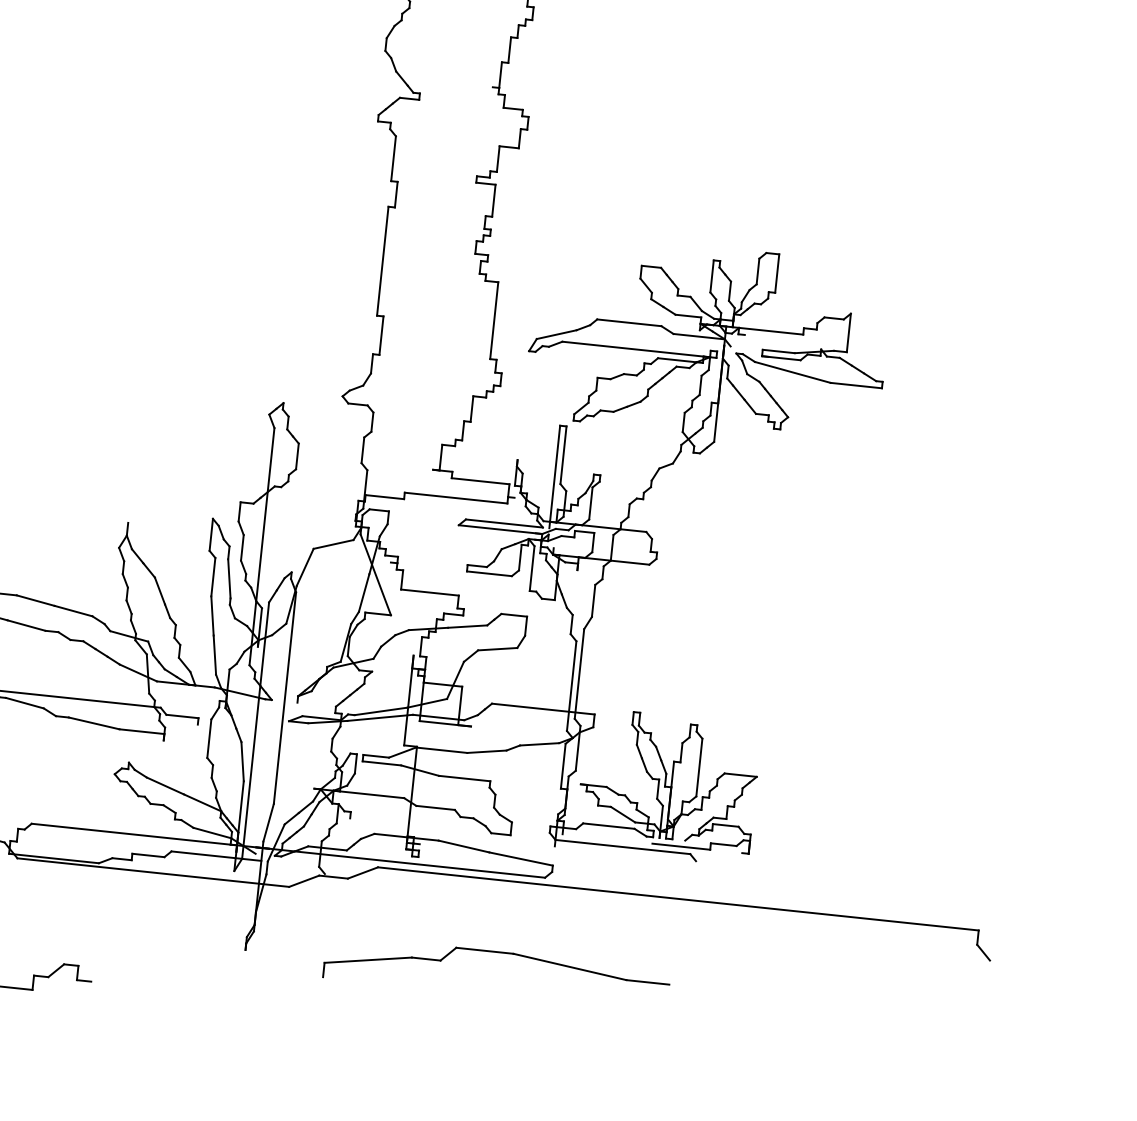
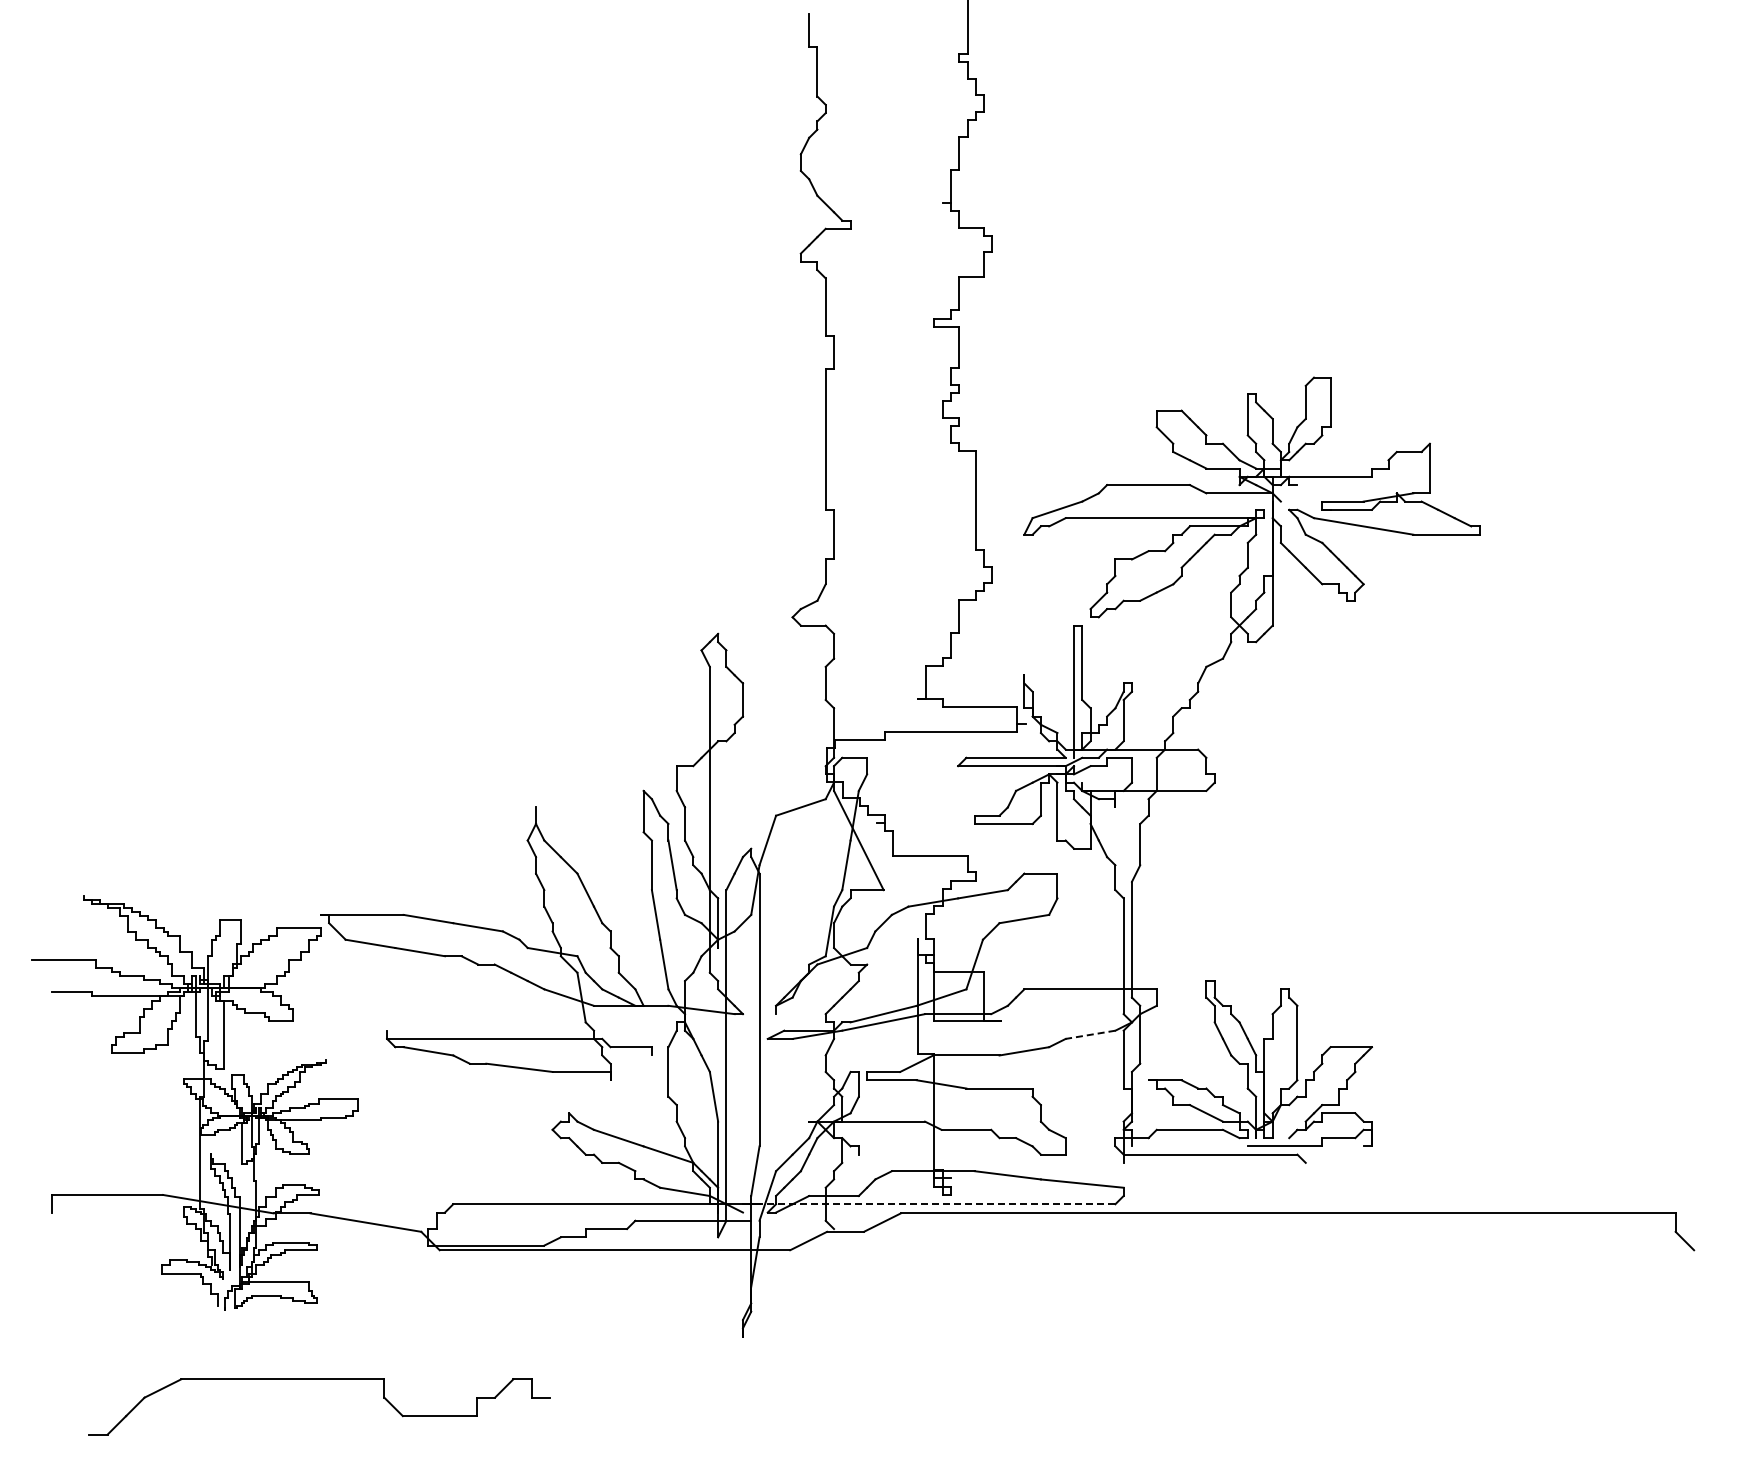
line: (539, 744) -> (1090, 1034), solid -> dashed
line: (400, 862) -> (928, 1204), solid -> dashed
part: (498, 953) -> (1066, 1306), removed

